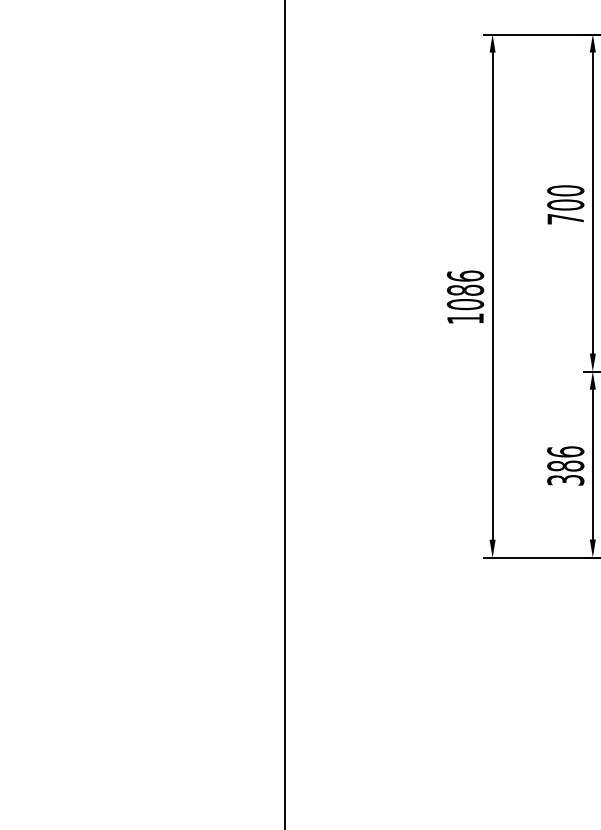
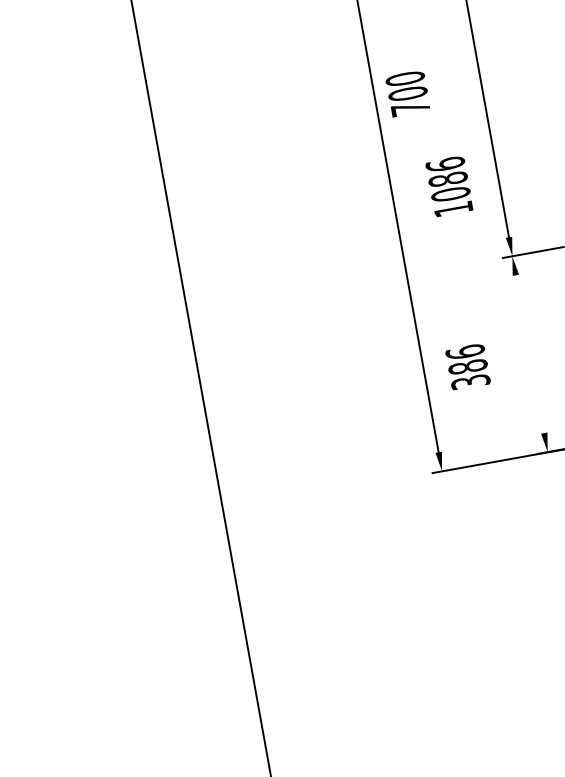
text: (565, 204) -> (407, 93), moved
text: (465, 296) -> (449, 185), moved
line: (592, 464) -> (529, 354), removed
text: (565, 465) -> (467, 366), moved

